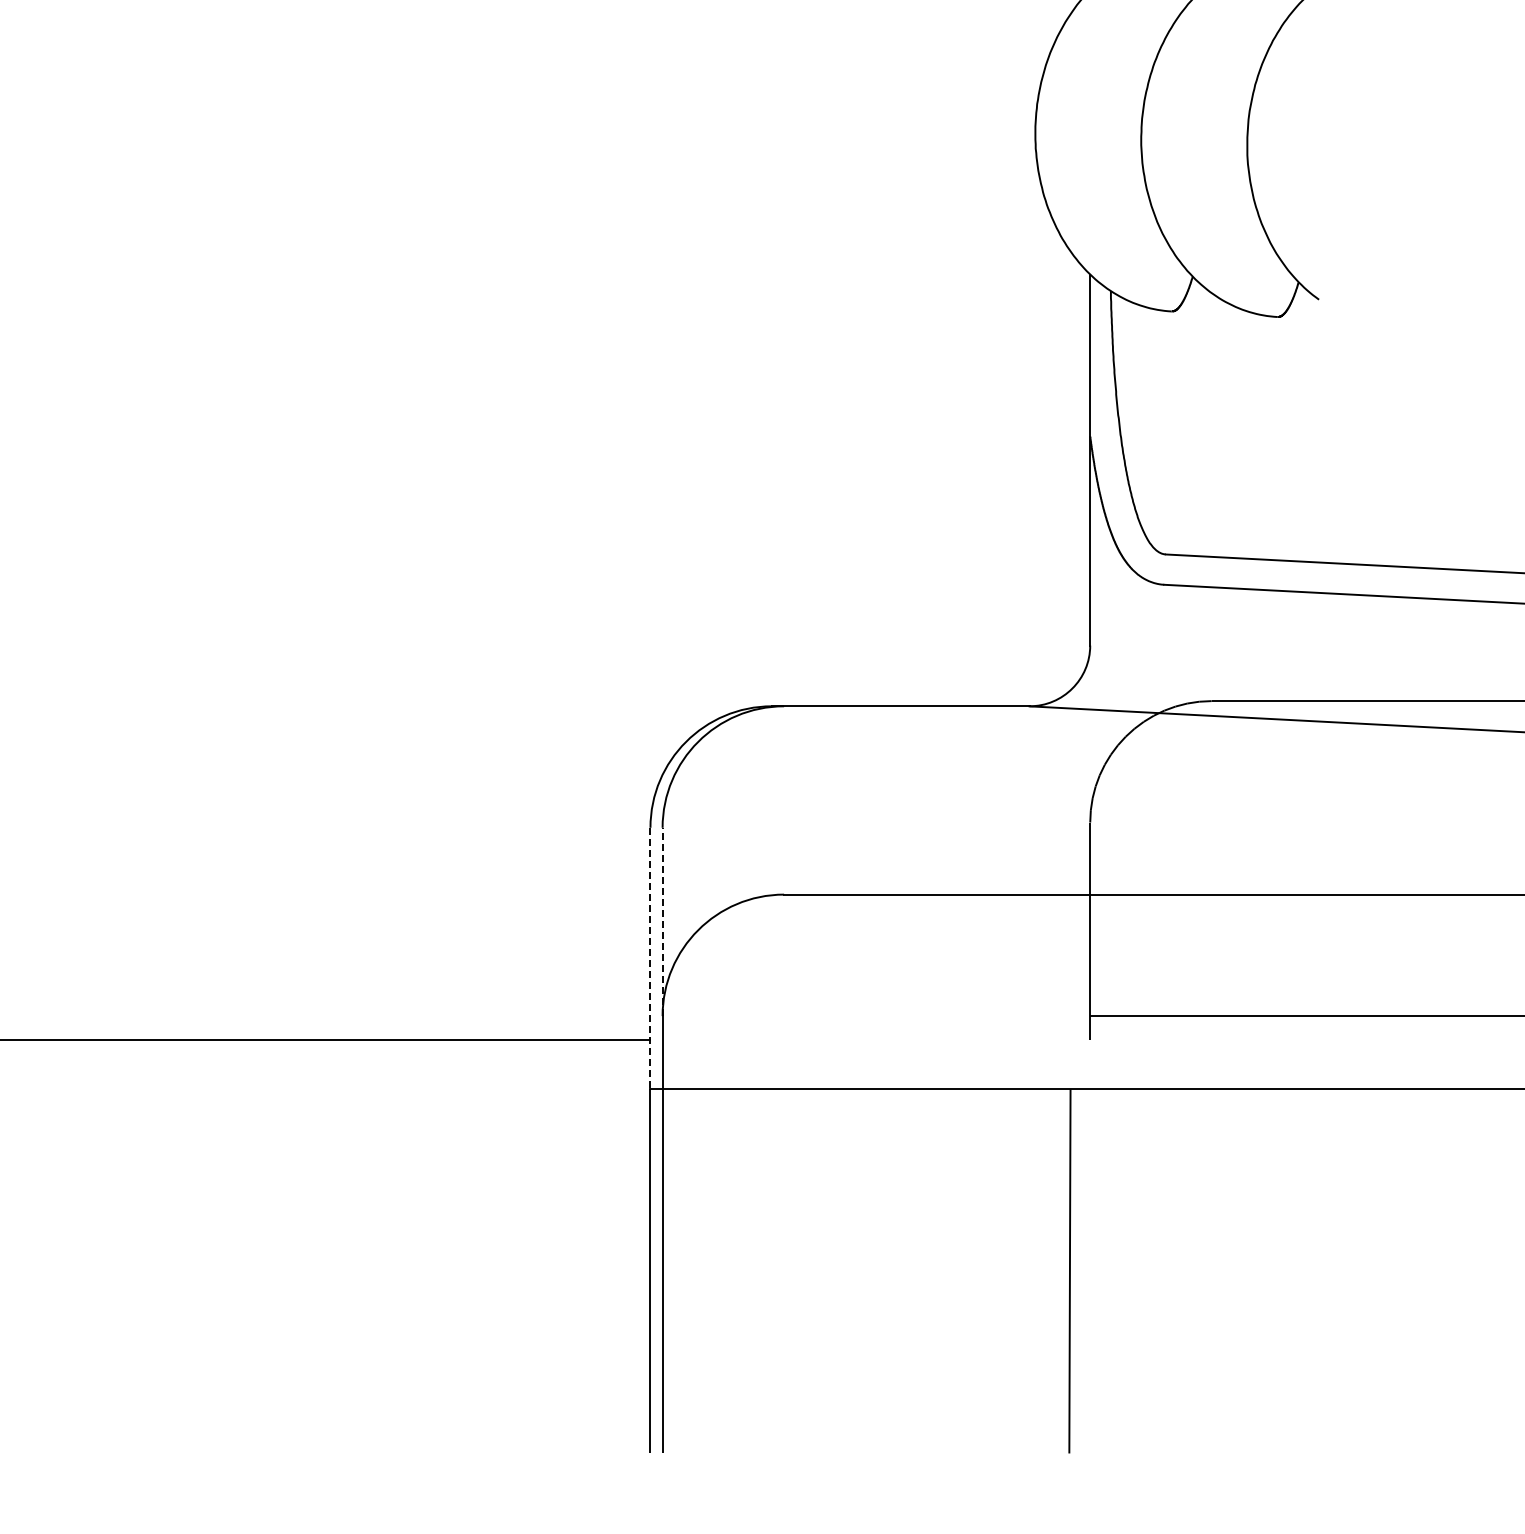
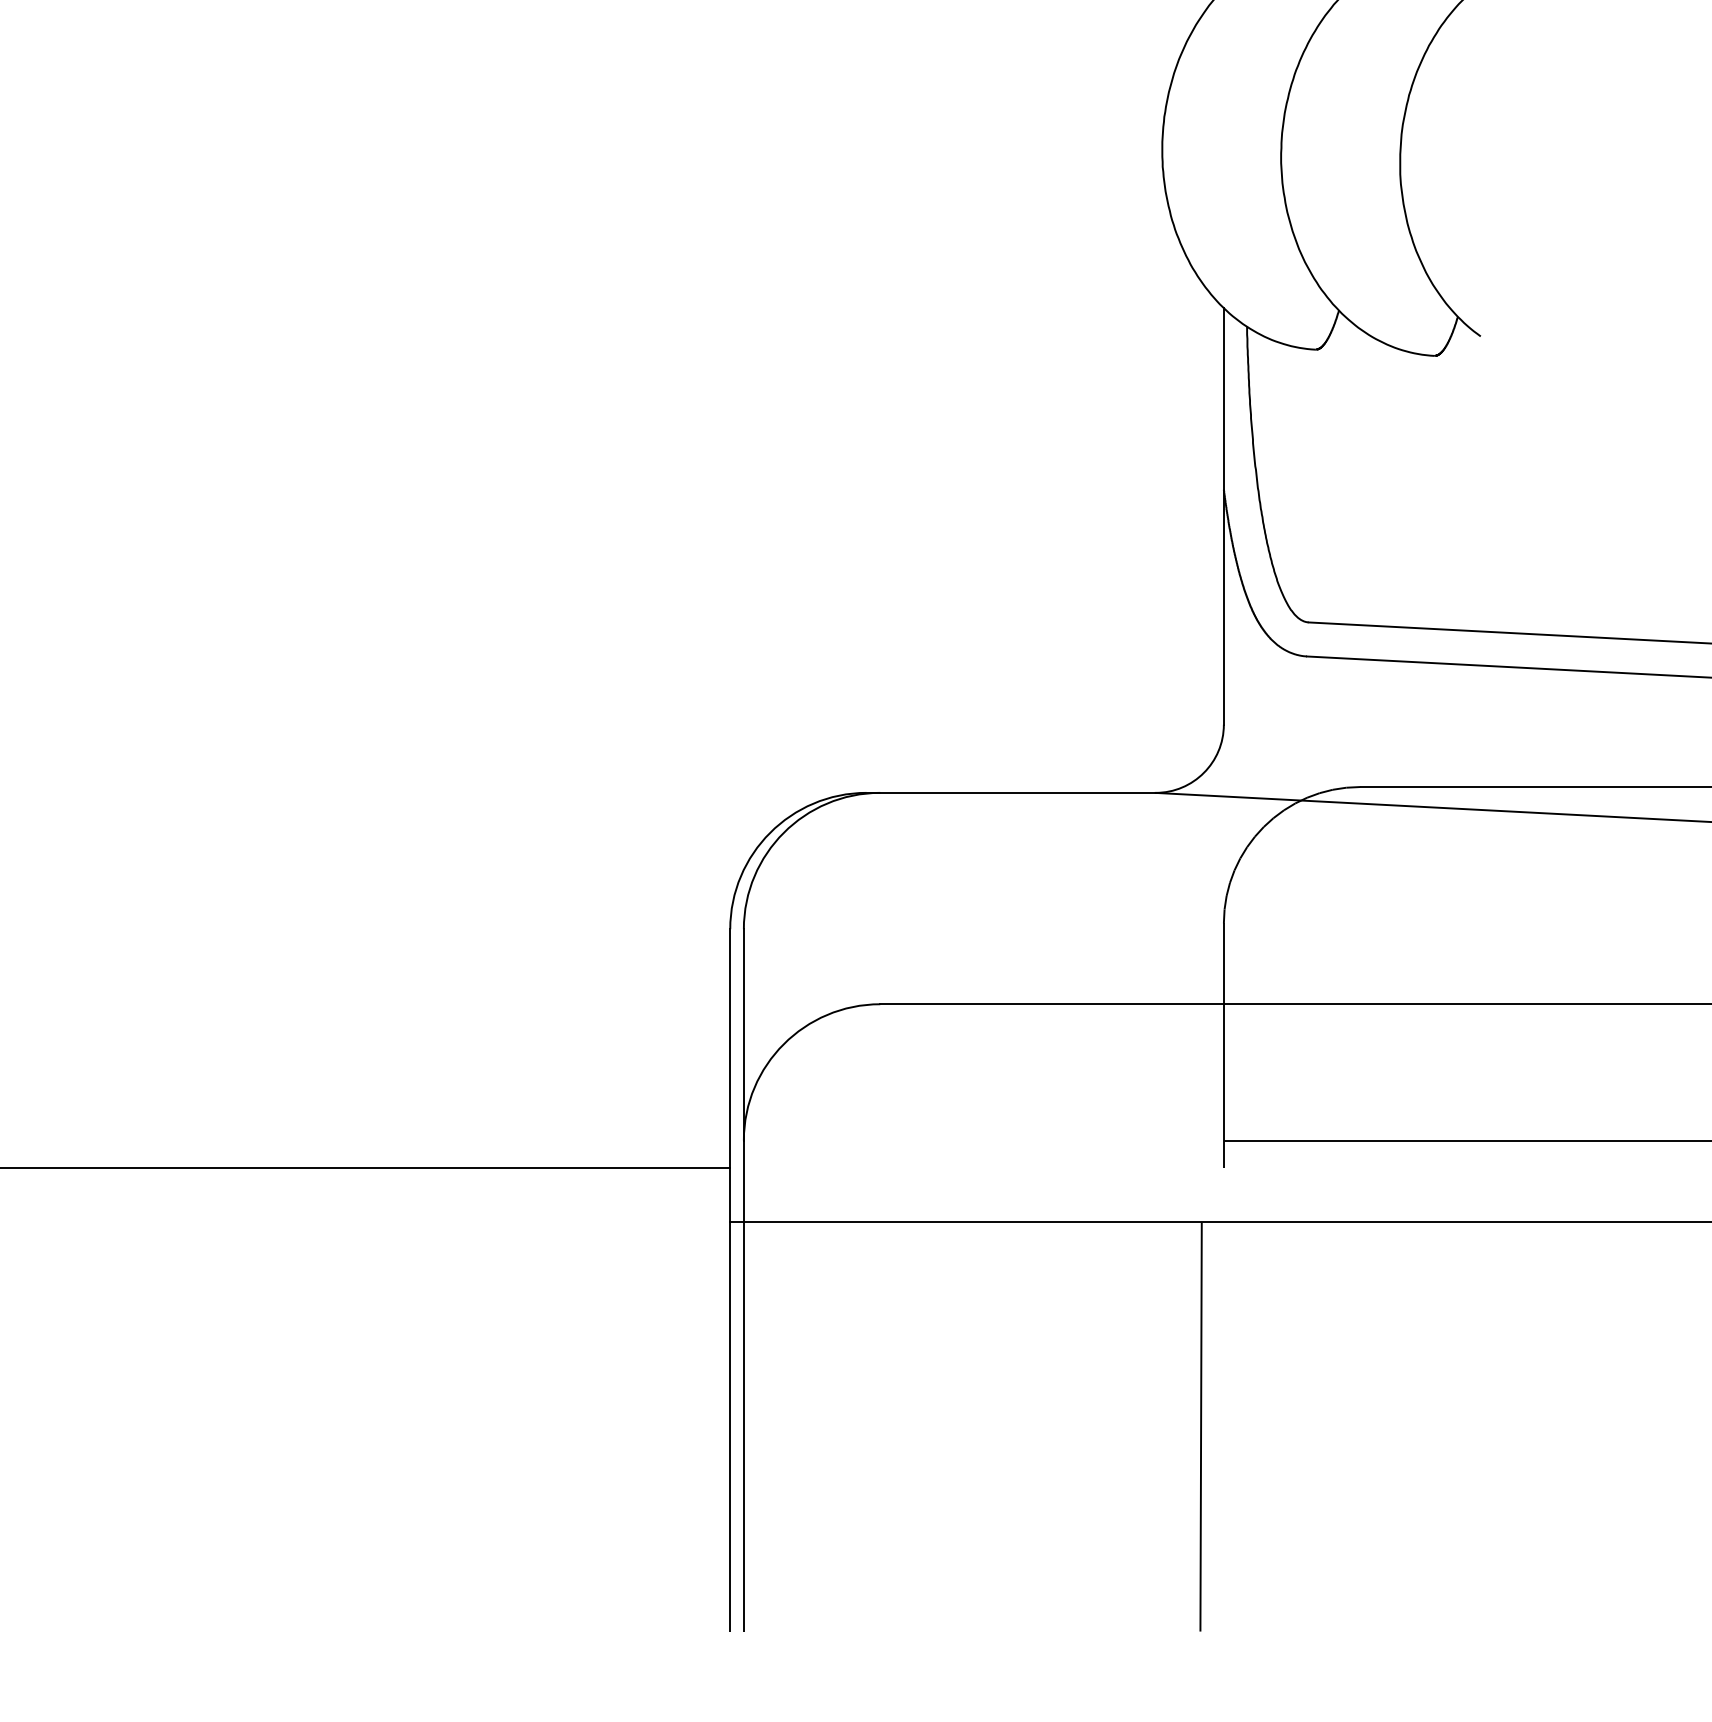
line: (662, 921) -> (743, 1034), dashed -> solid
line: (650, 958) -> (730, 1075), dashed -> solid

